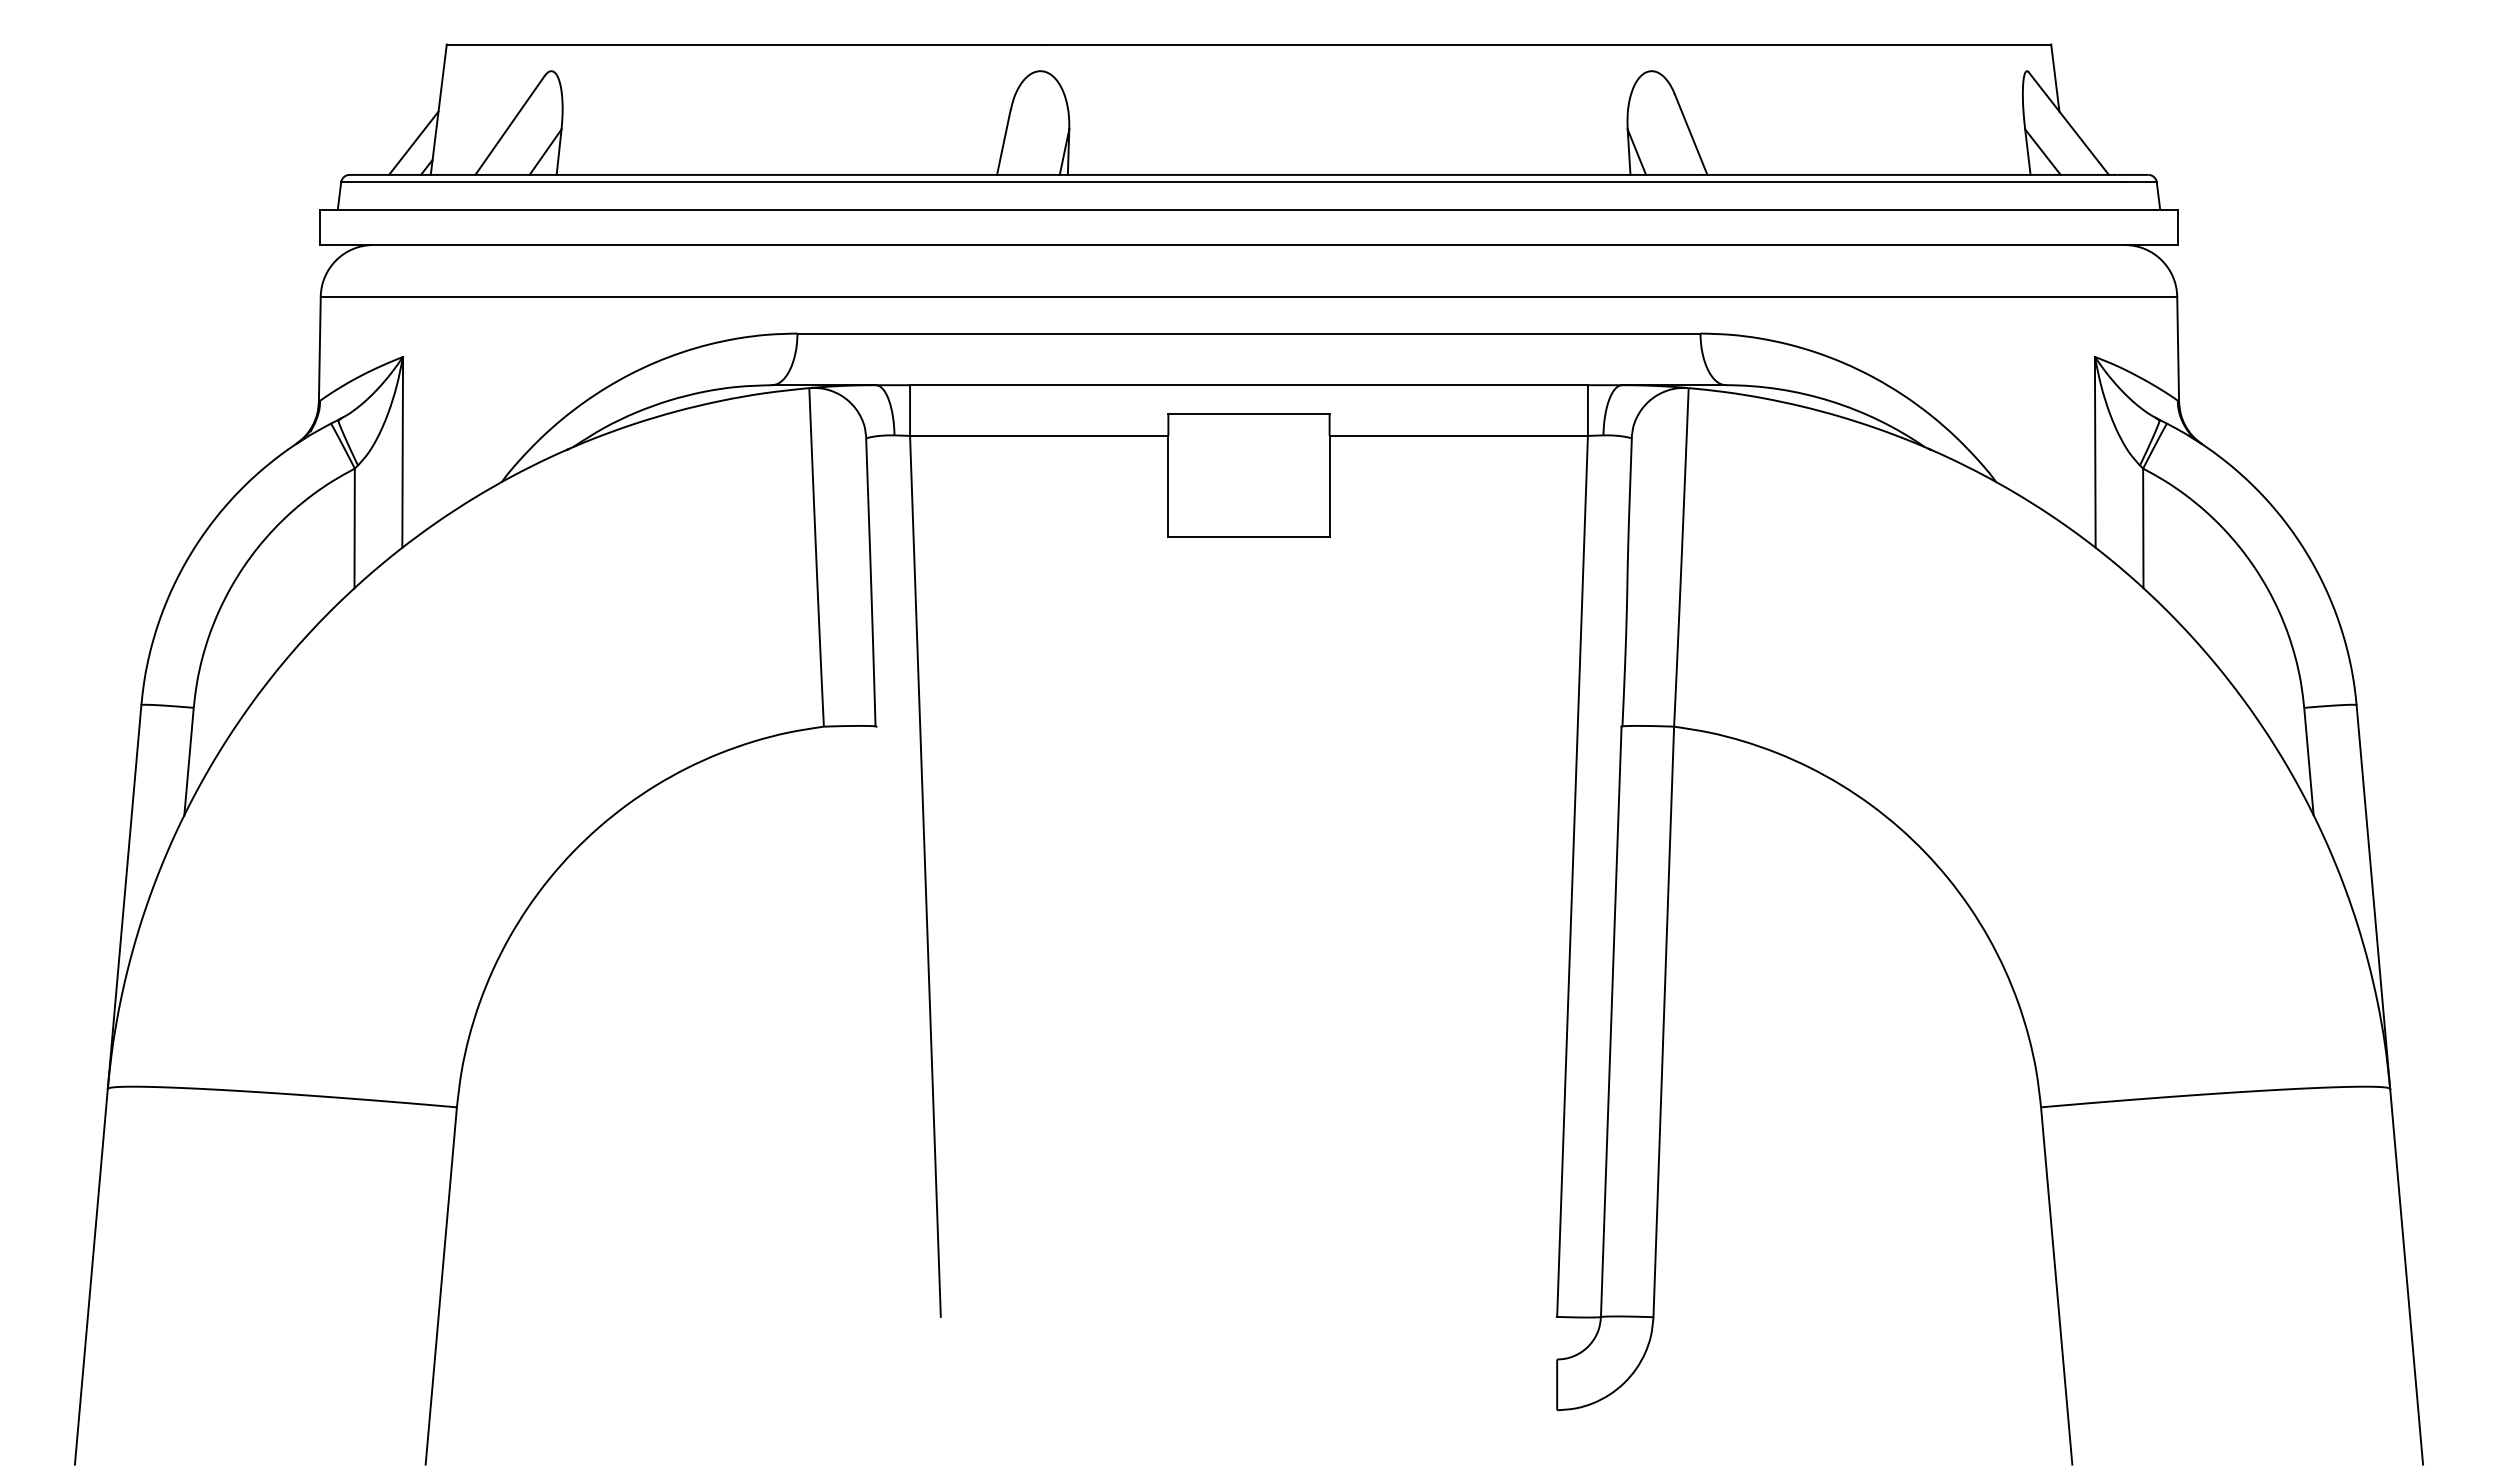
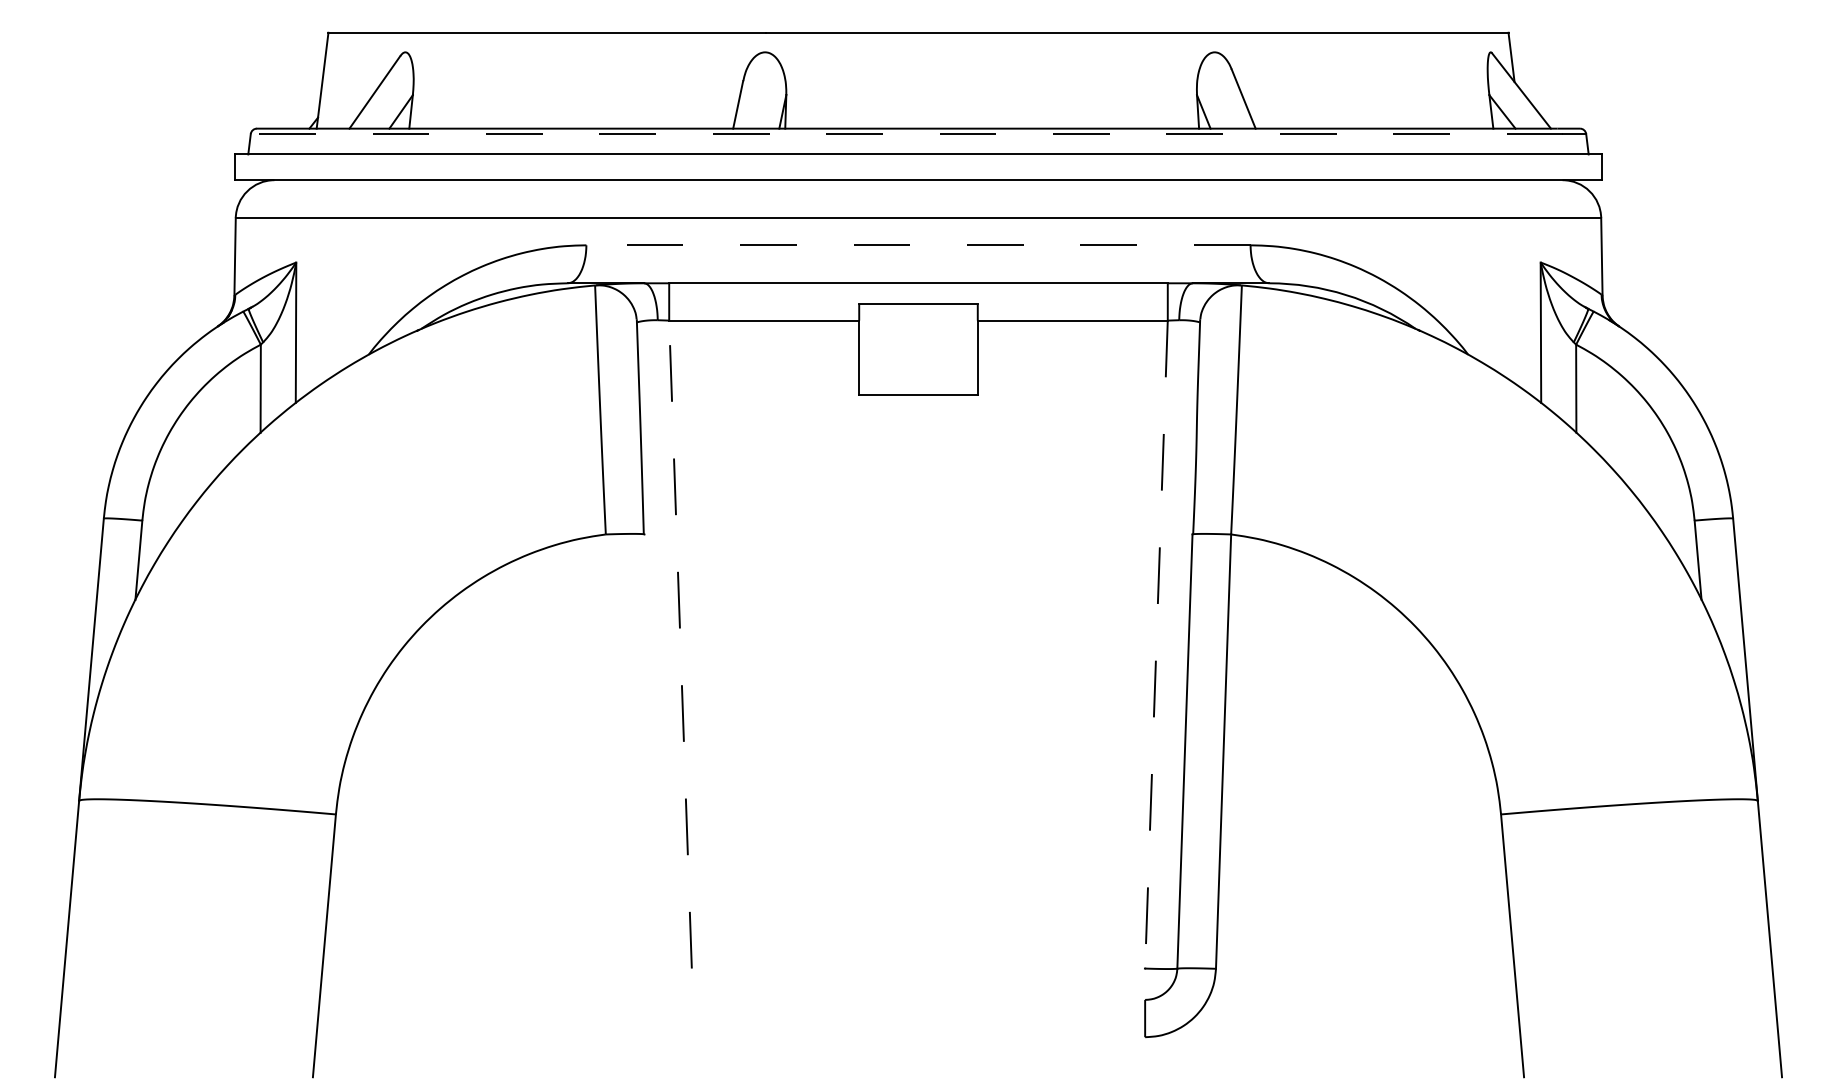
line: (413, 142) -> (303, 104), removed
line: (1233, 182) -> (907, 134), solid -> dashed
line: (1248, 333) -> (918, 245), solid -> dashed
line: (925, 876) -> (680, 644), solid -> dashed
line: (1572, 876) -> (1156, 644), solid -> dashed

